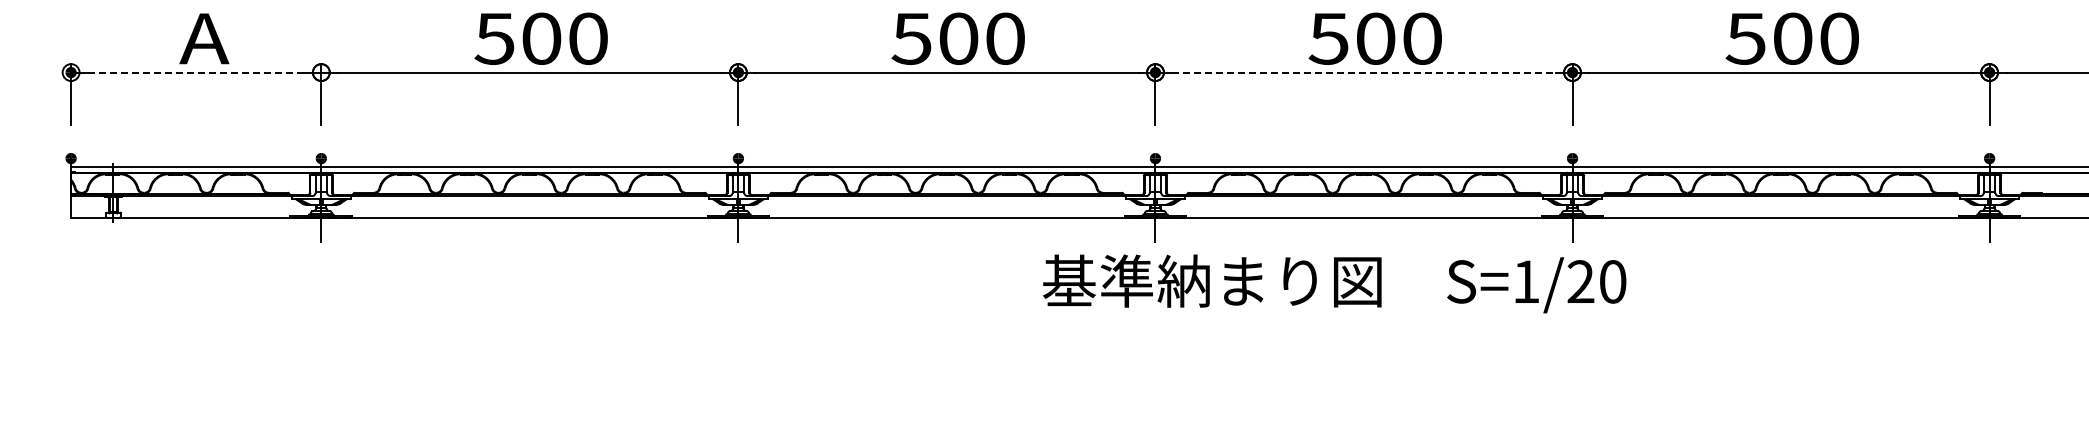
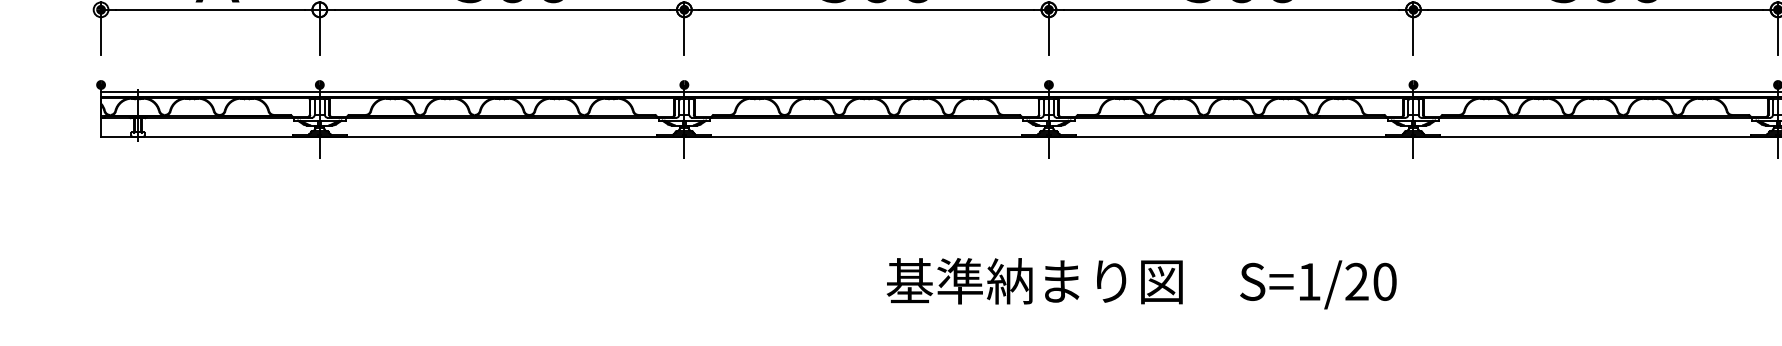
line: (195, 72) -> (209, 9), dashed -> solid
line: (1364, 72) -> (1231, 9), dashed -> solid
text: (1334, 283) -> (1141, 283), moved

